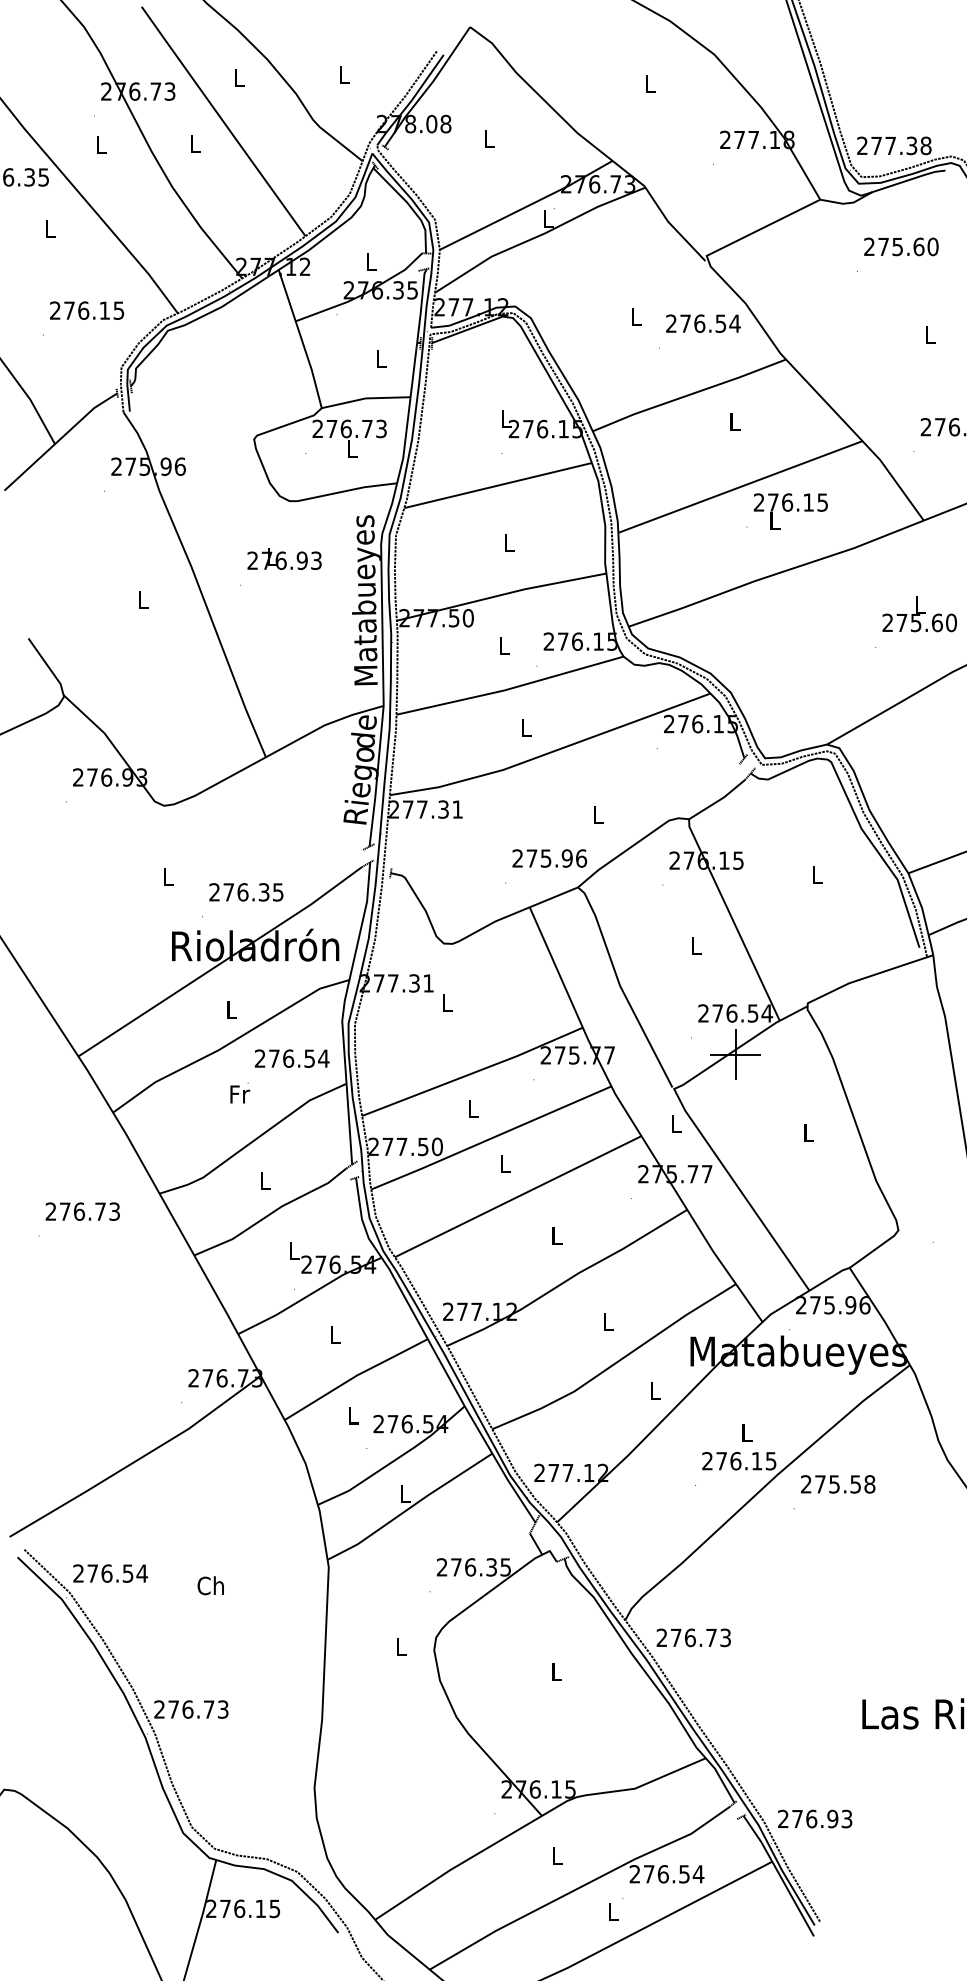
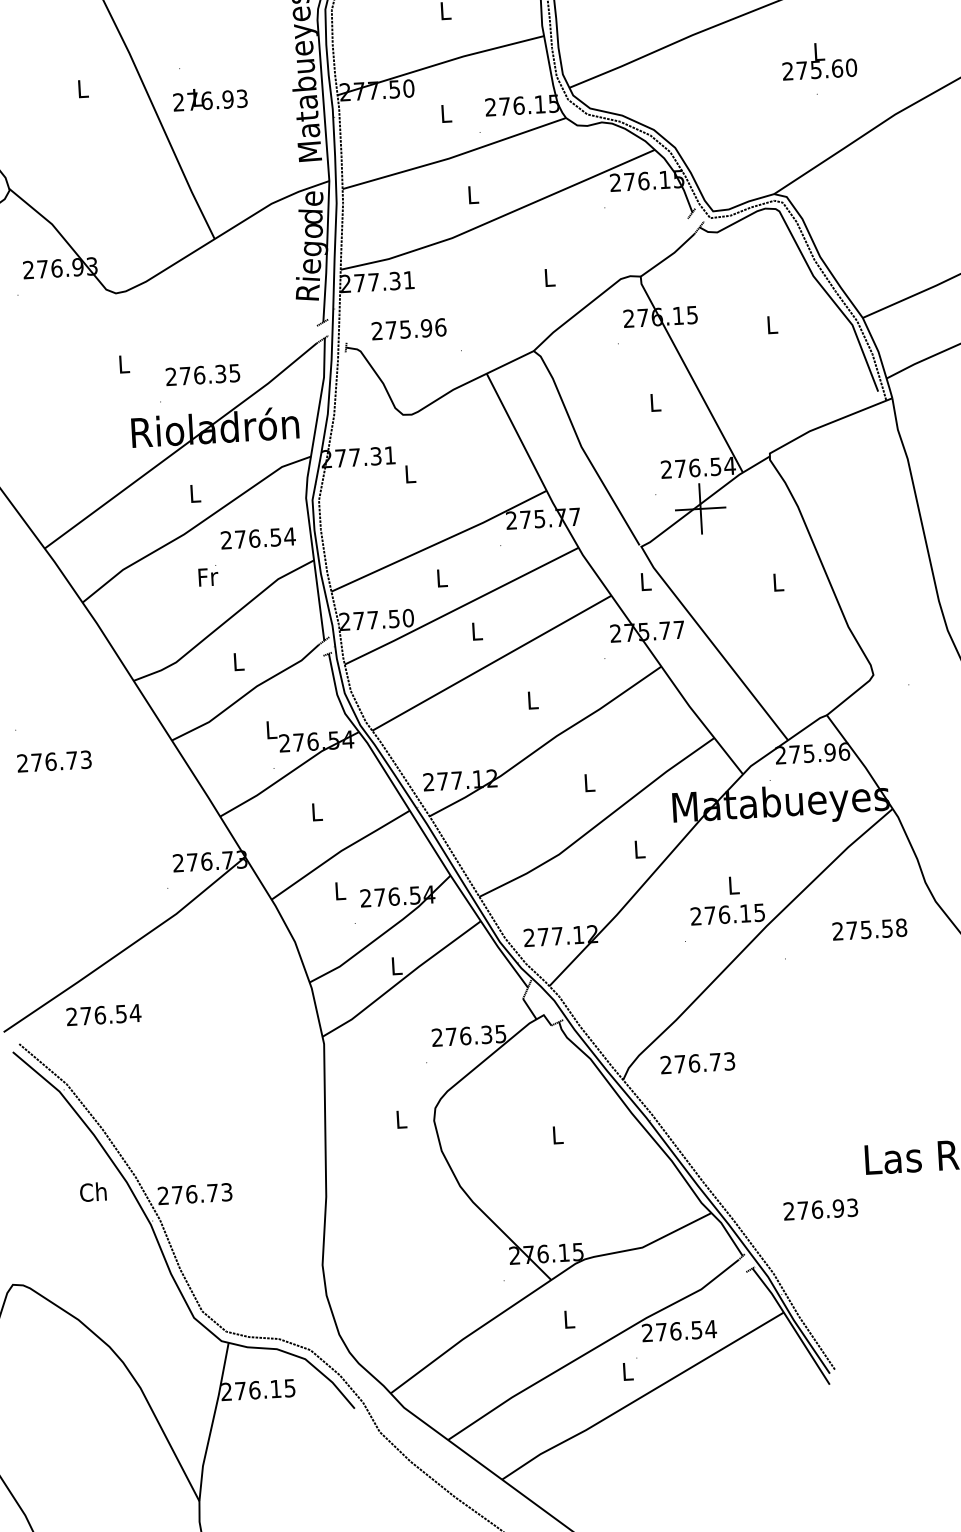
text: (284, 558) -> (210, 98), moved
text: (919, 614) -> (819, 61), moved
text: (549, 858) -> (408, 329), moved
text: (82, 1211) -> (54, 761), moved
text: (838, 1484) -> (870, 929), moved
text: (110, 1573) -> (103, 1014), moved
text: (210, 1585) -> (92, 1191), moved
text: (693, 1637) -> (697, 1062), moved
text: (815, 1818) -> (821, 1209), moved

